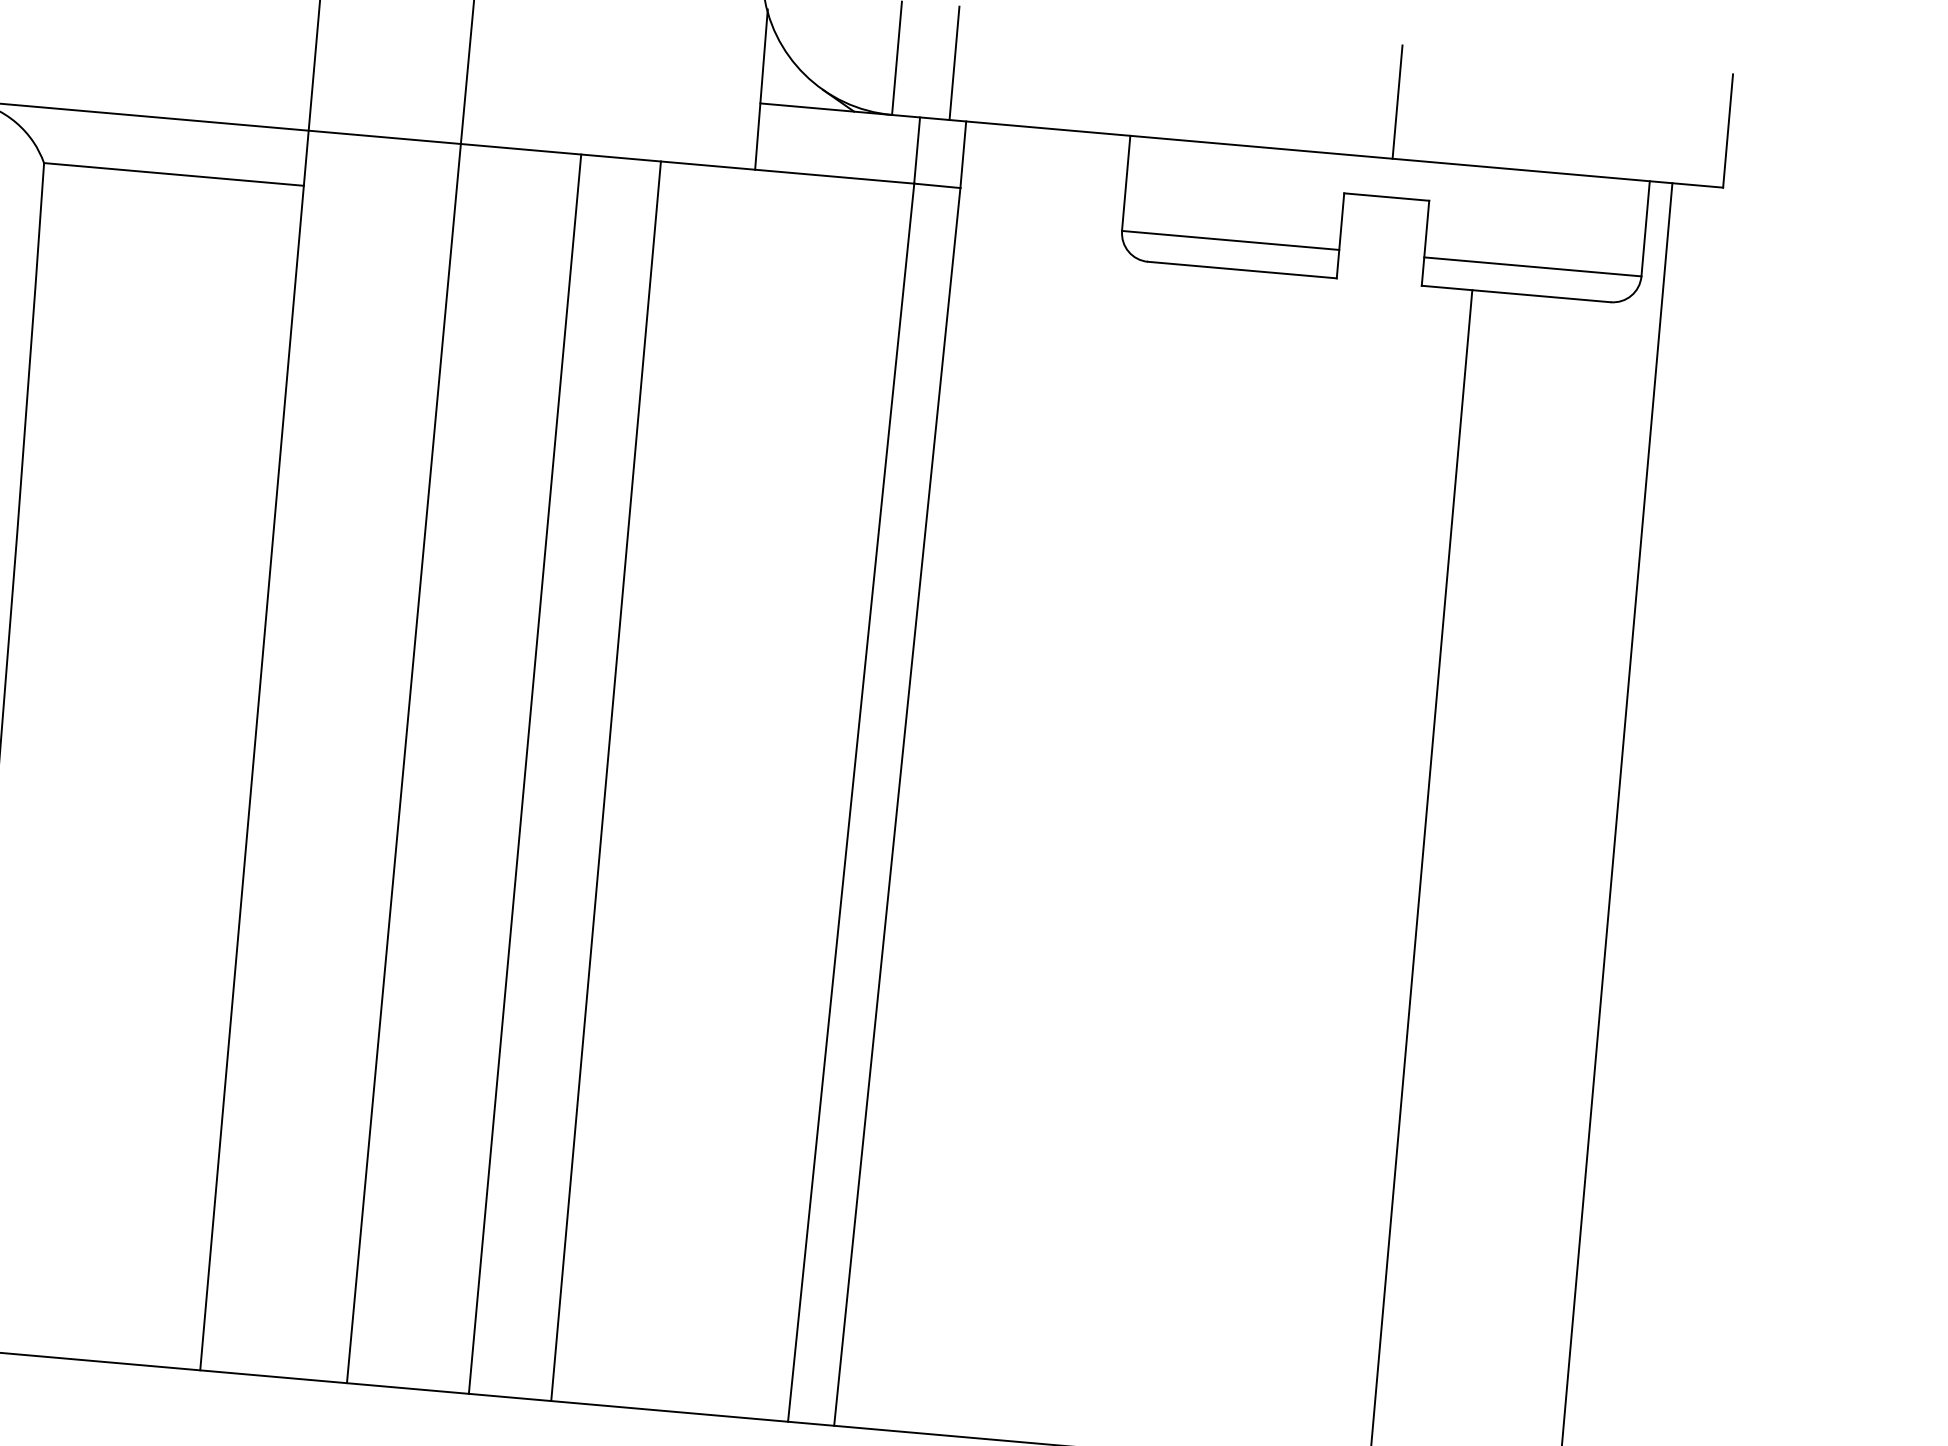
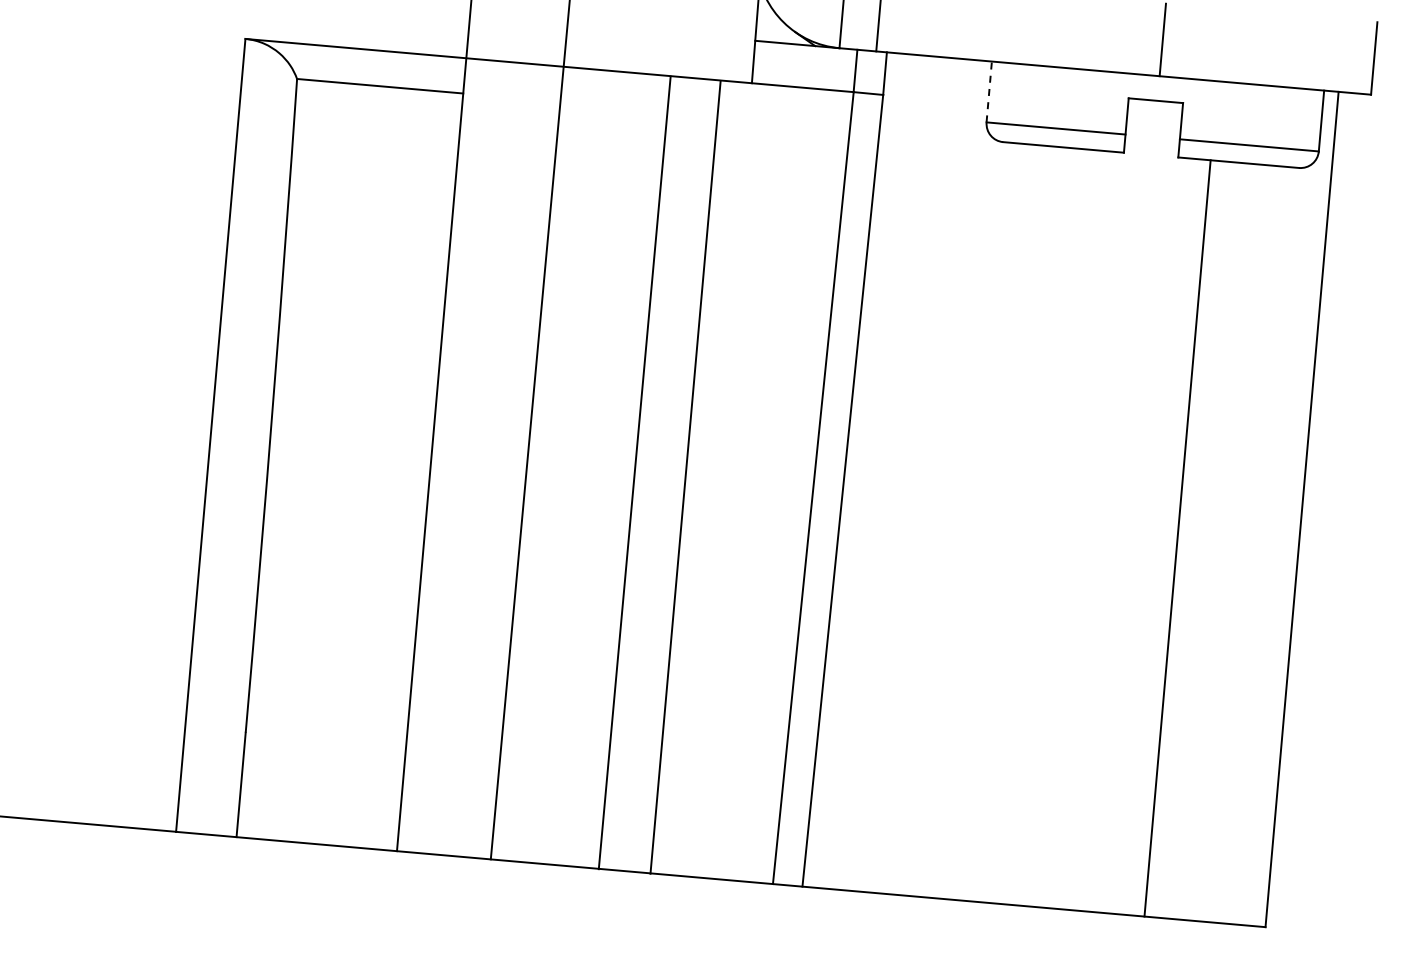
line: (1126, 182) -> (989, 91), solid -> dashed
line: (524, 773) -> (634, 472), moved
line: (605, 779) -> (685, 476), moved

